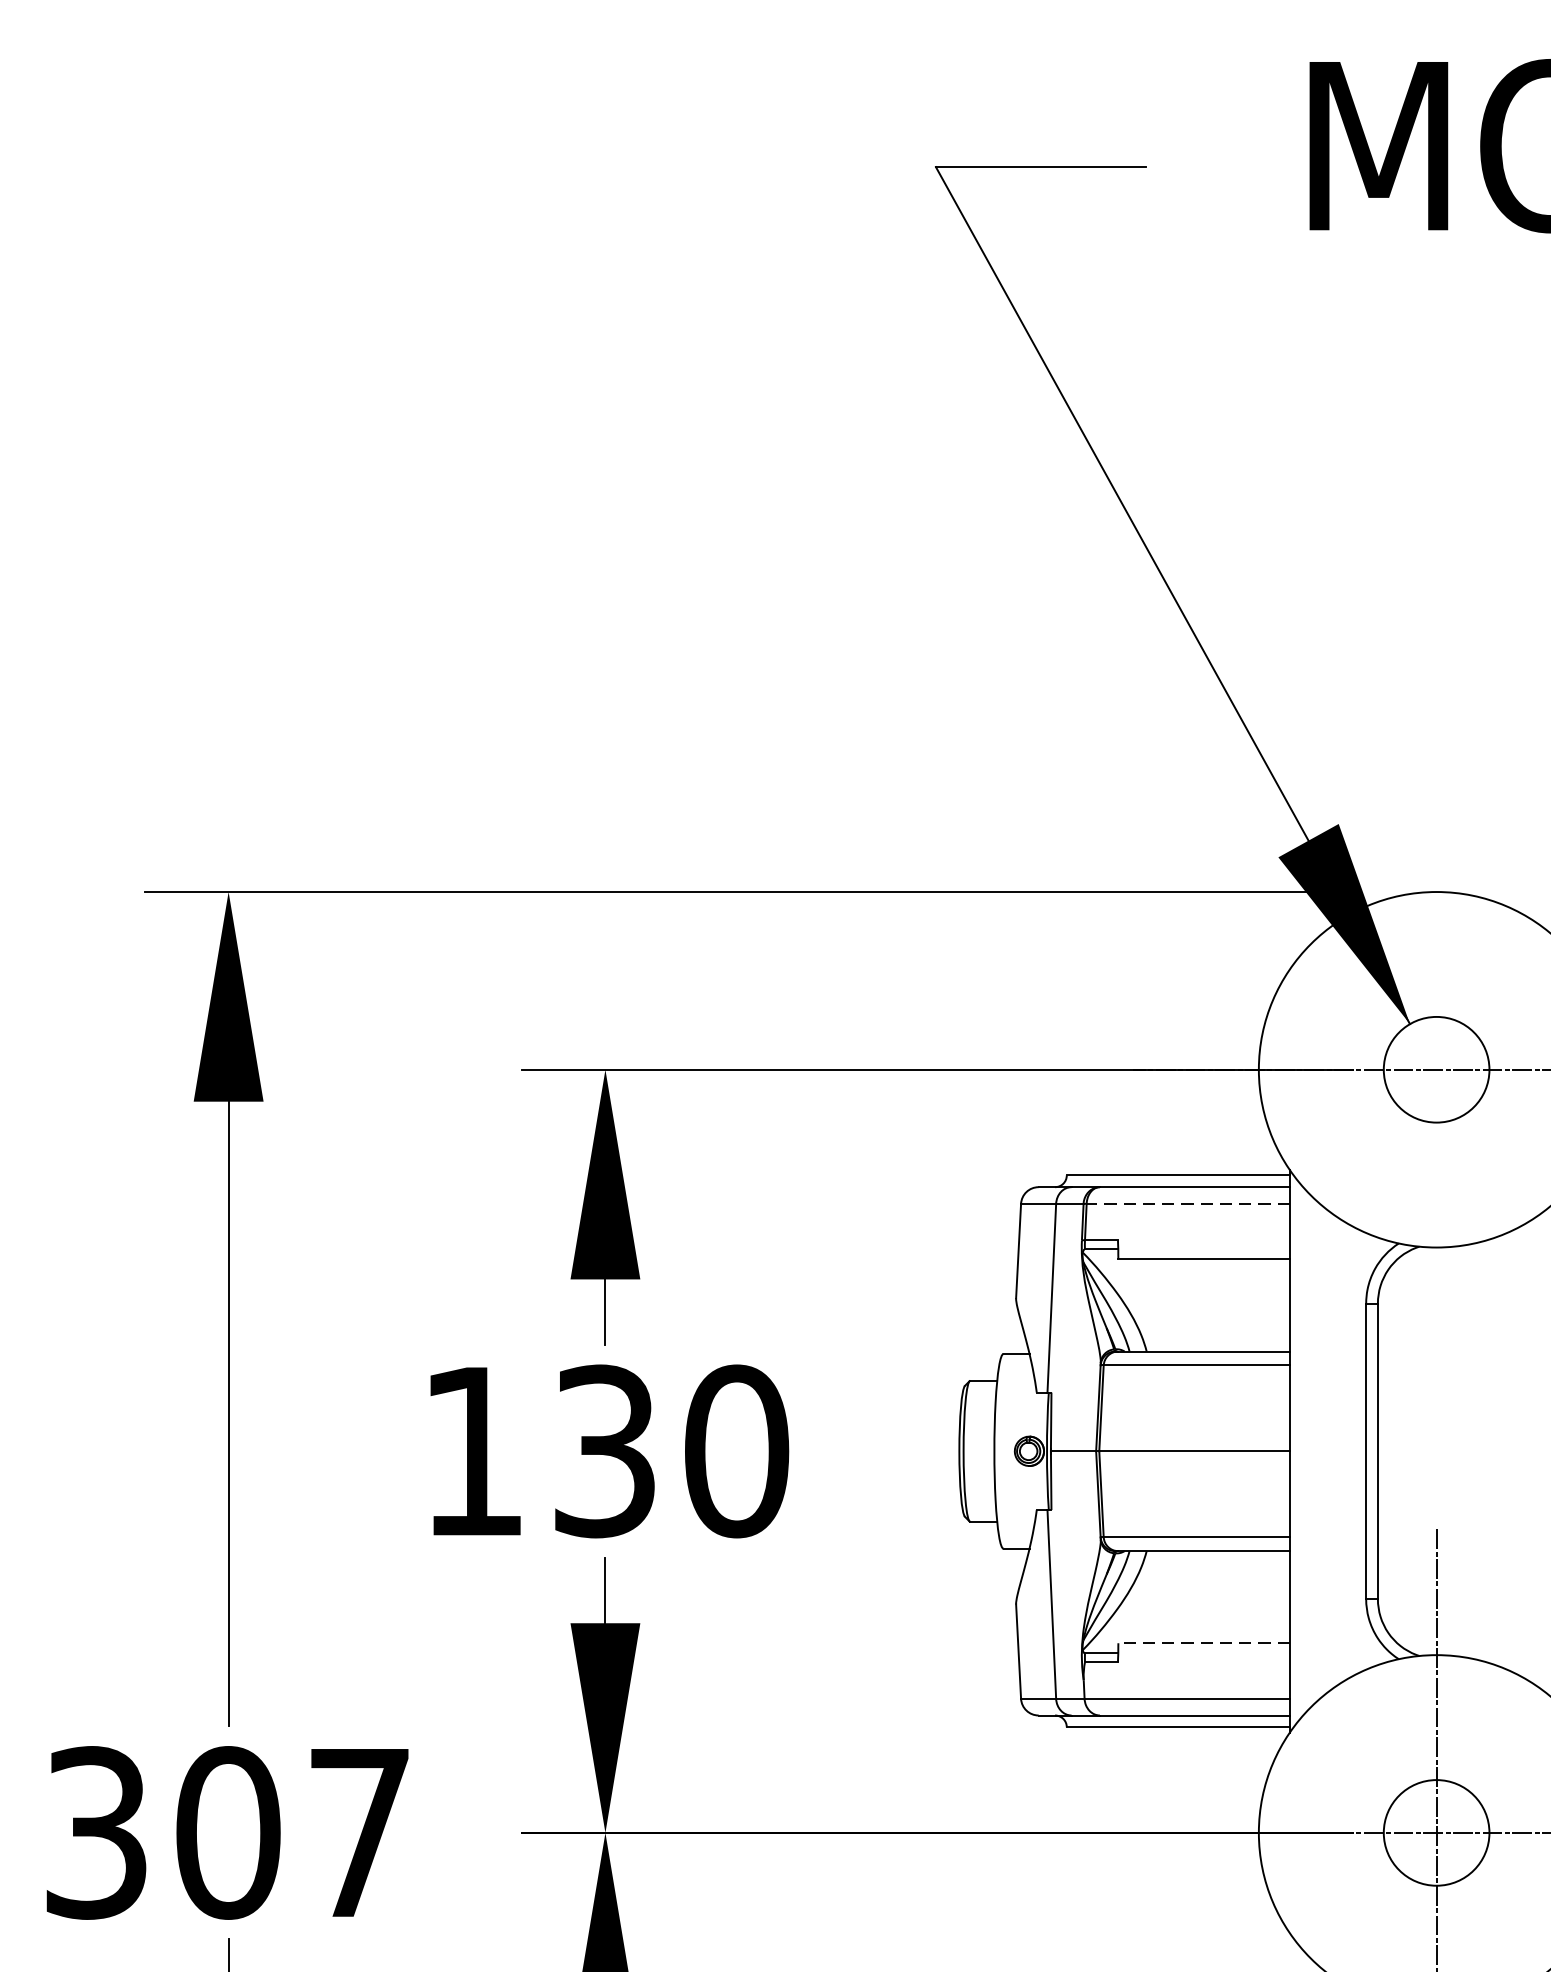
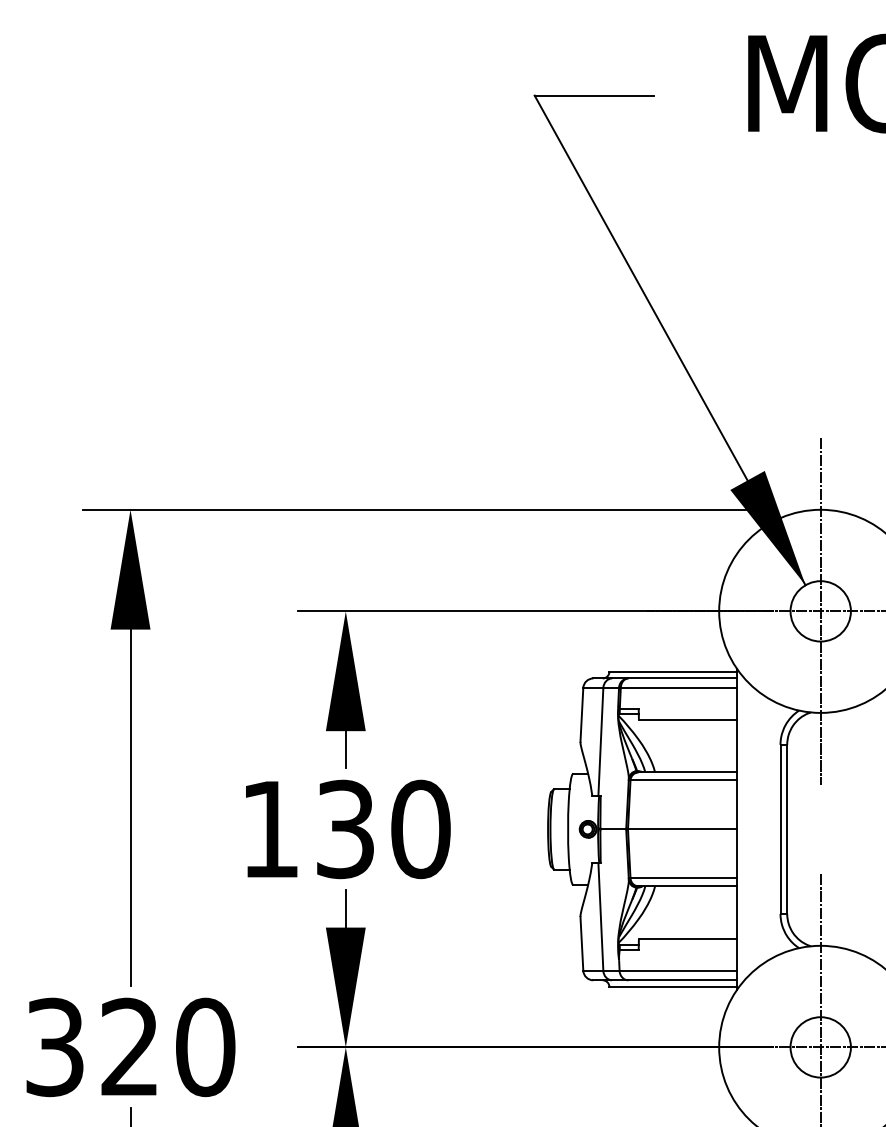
line: (1436, 1068) -> (820, 610), added
line: (1187, 1203) -> (678, 687), dashed -> solid
line: (1203, 1644) -> (687, 939), dashed -> solid
text: (293, 1833) -> (167, 1047), 307 -> 320

